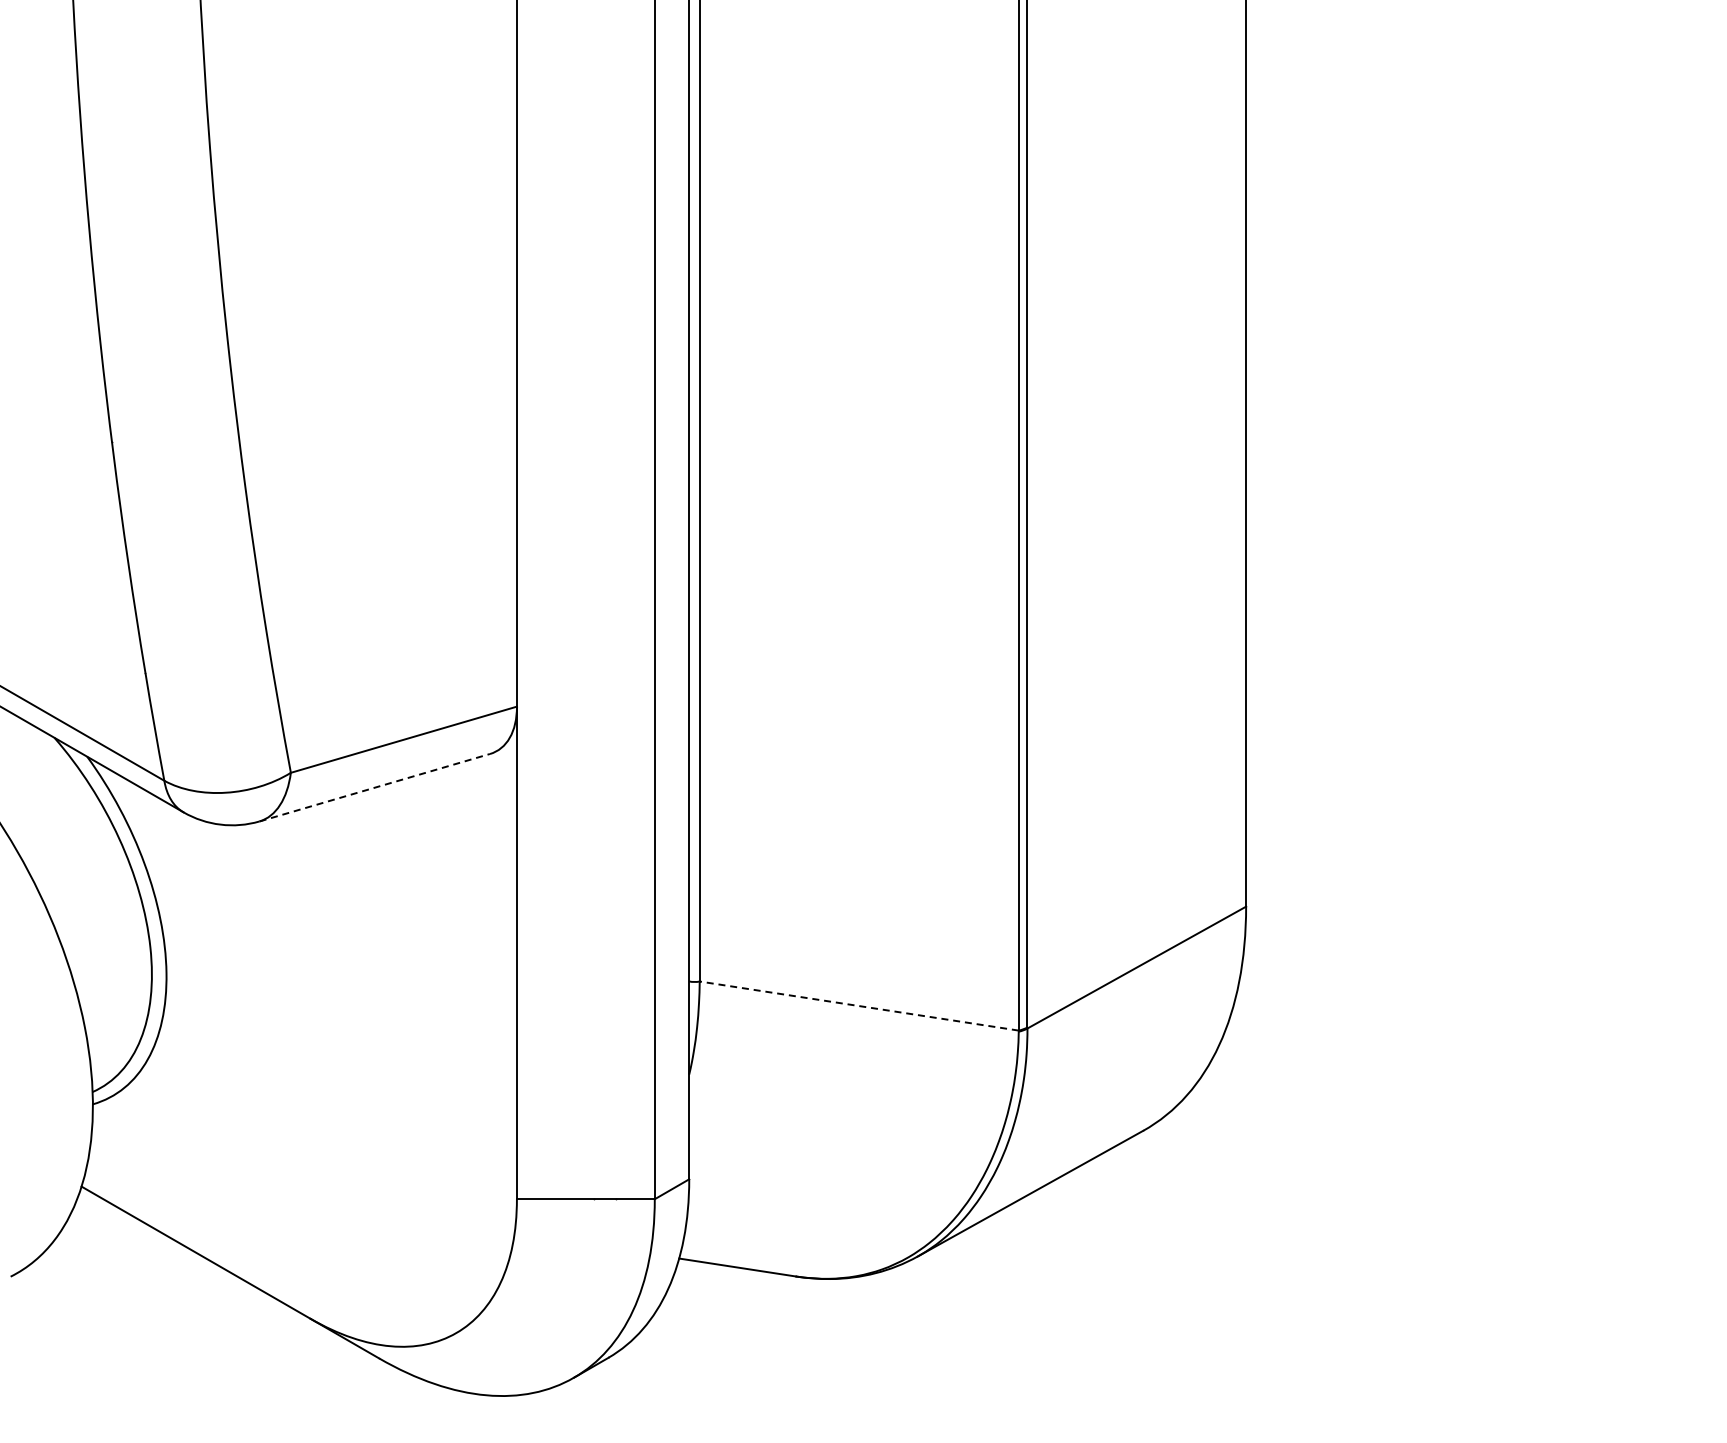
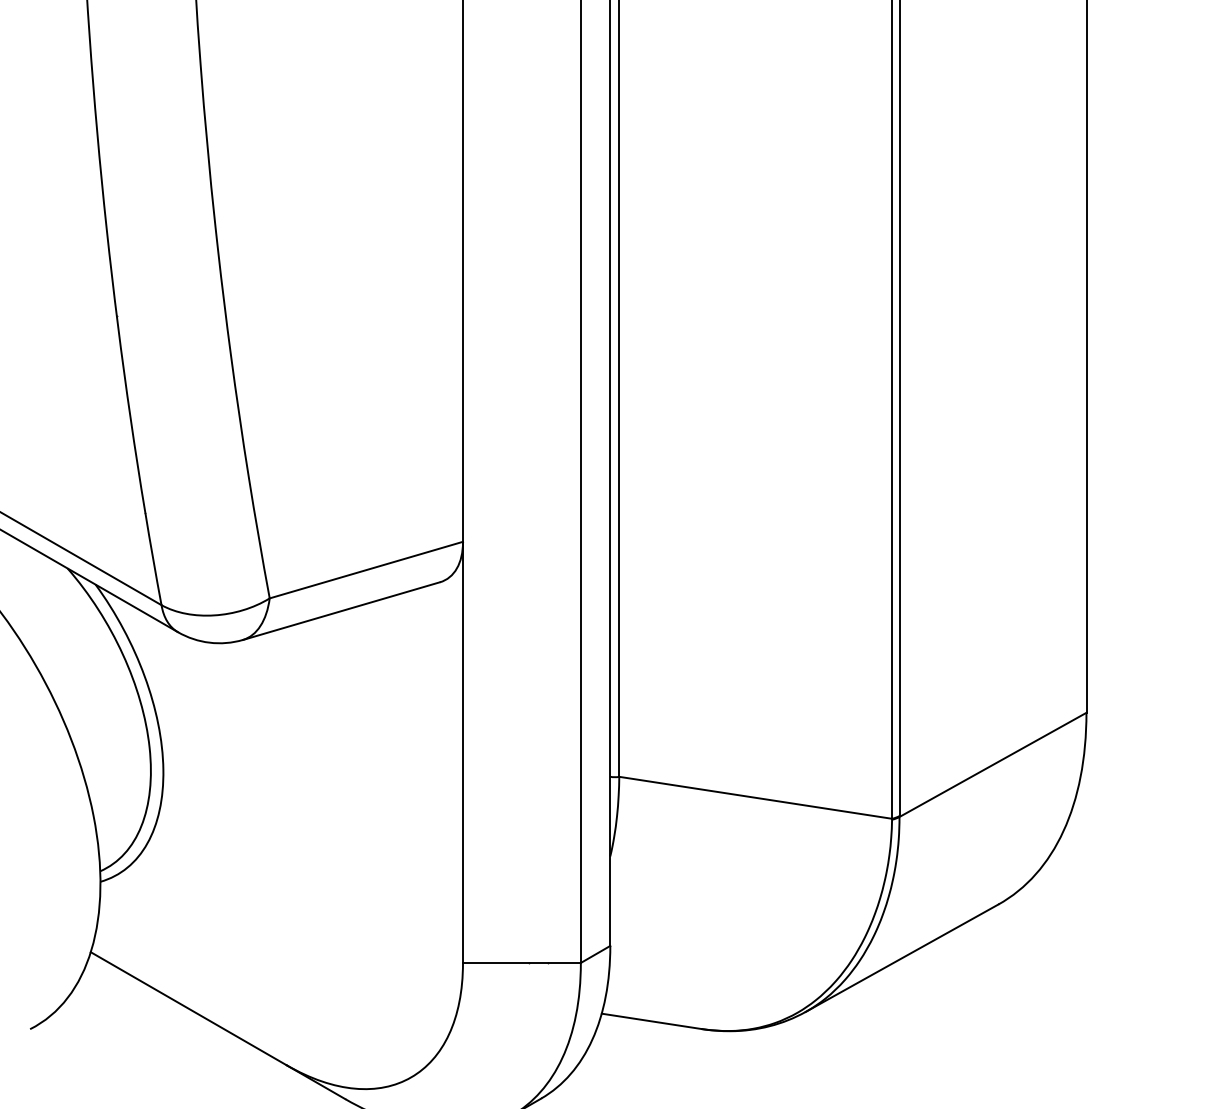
line: (374, 787) -> (341, 610), dashed -> solid
line: (858, 1005) -> (755, 797), dashed -> solid

